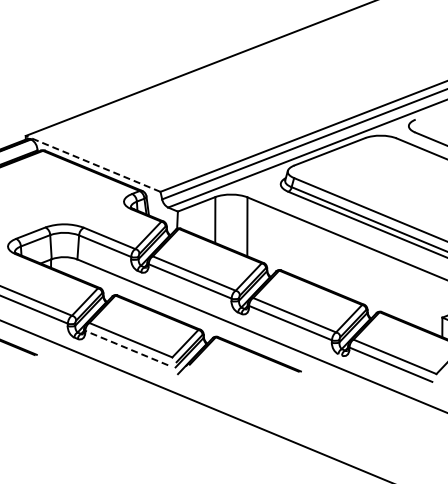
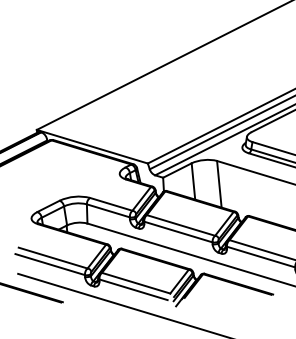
line: (93, 163) -> (92, 146), dashed -> solid
line: (126, 348) -> (133, 290), dashed -> solid

